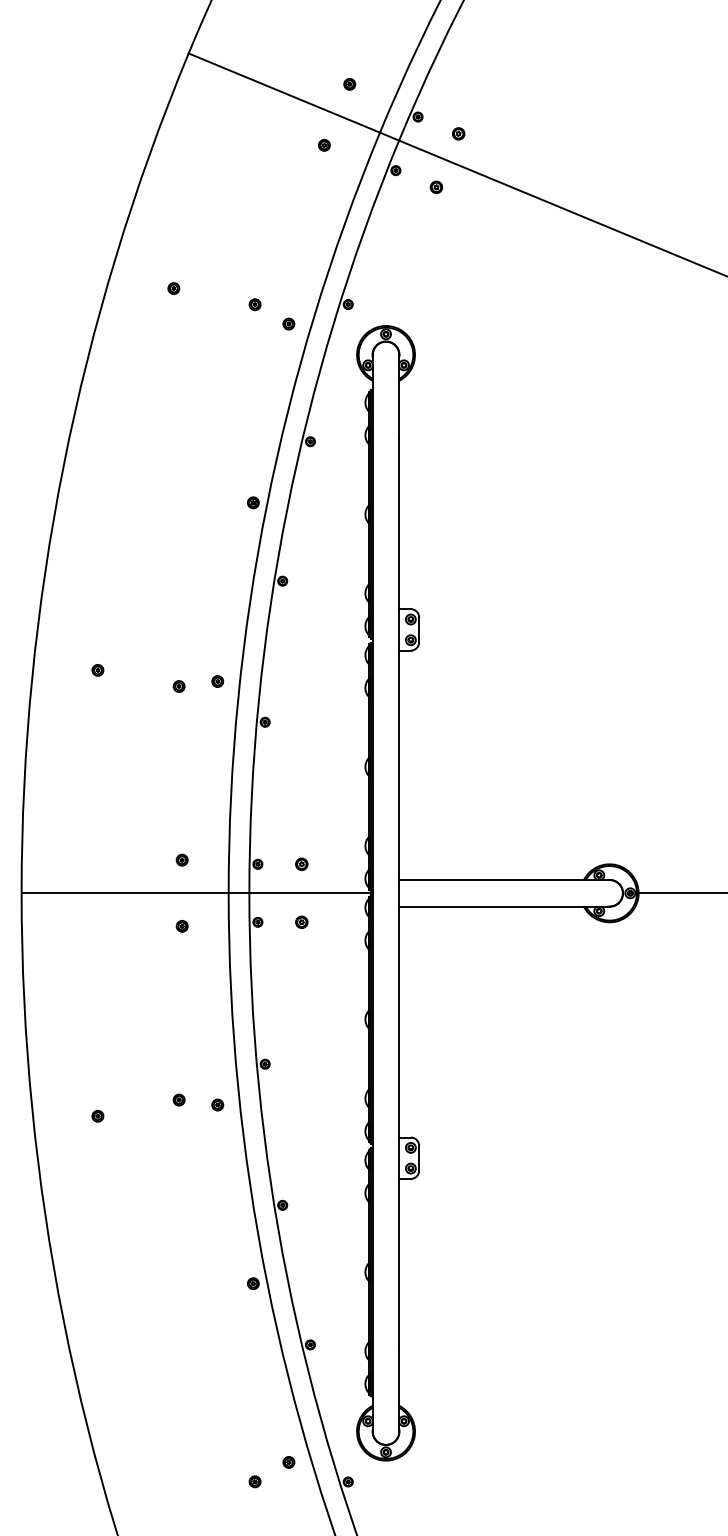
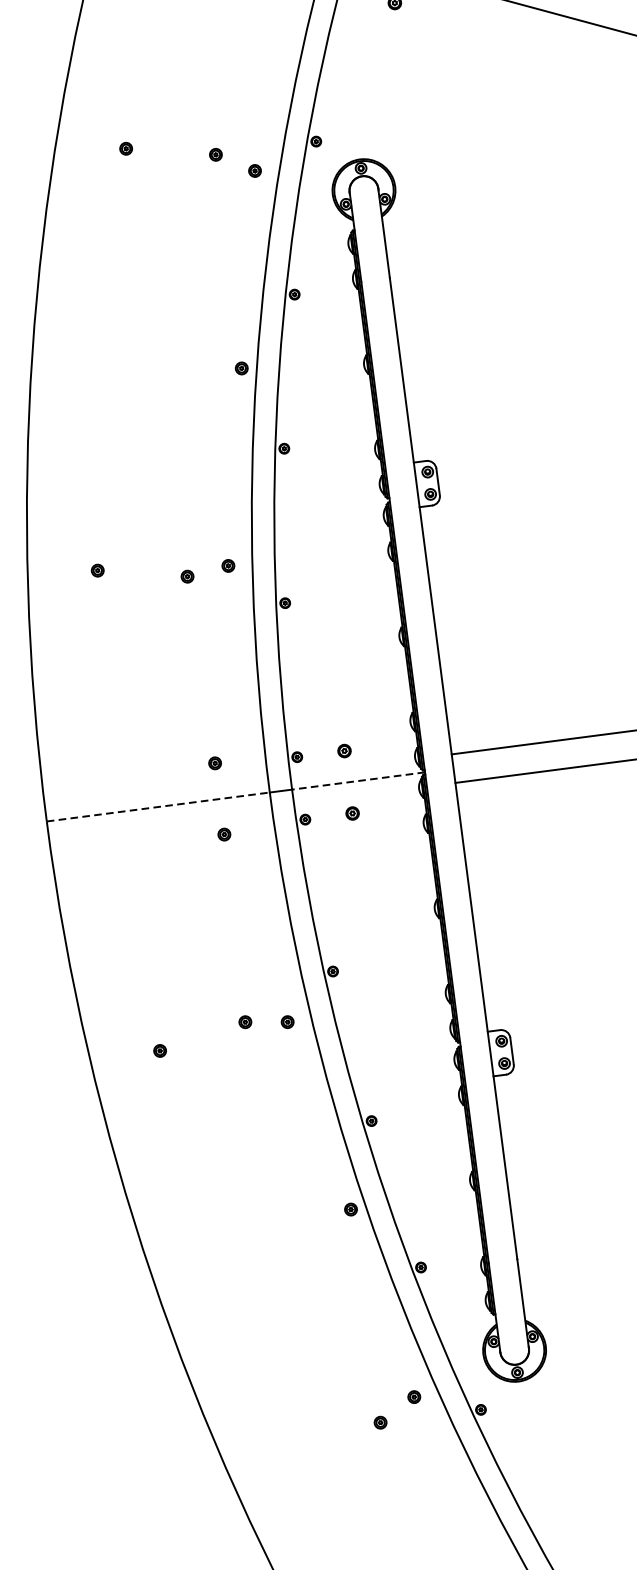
line: (125, 893) -> (158, 807), solid -> dashed
line: (311, 893) -> (359, 781), solid -> dashed

